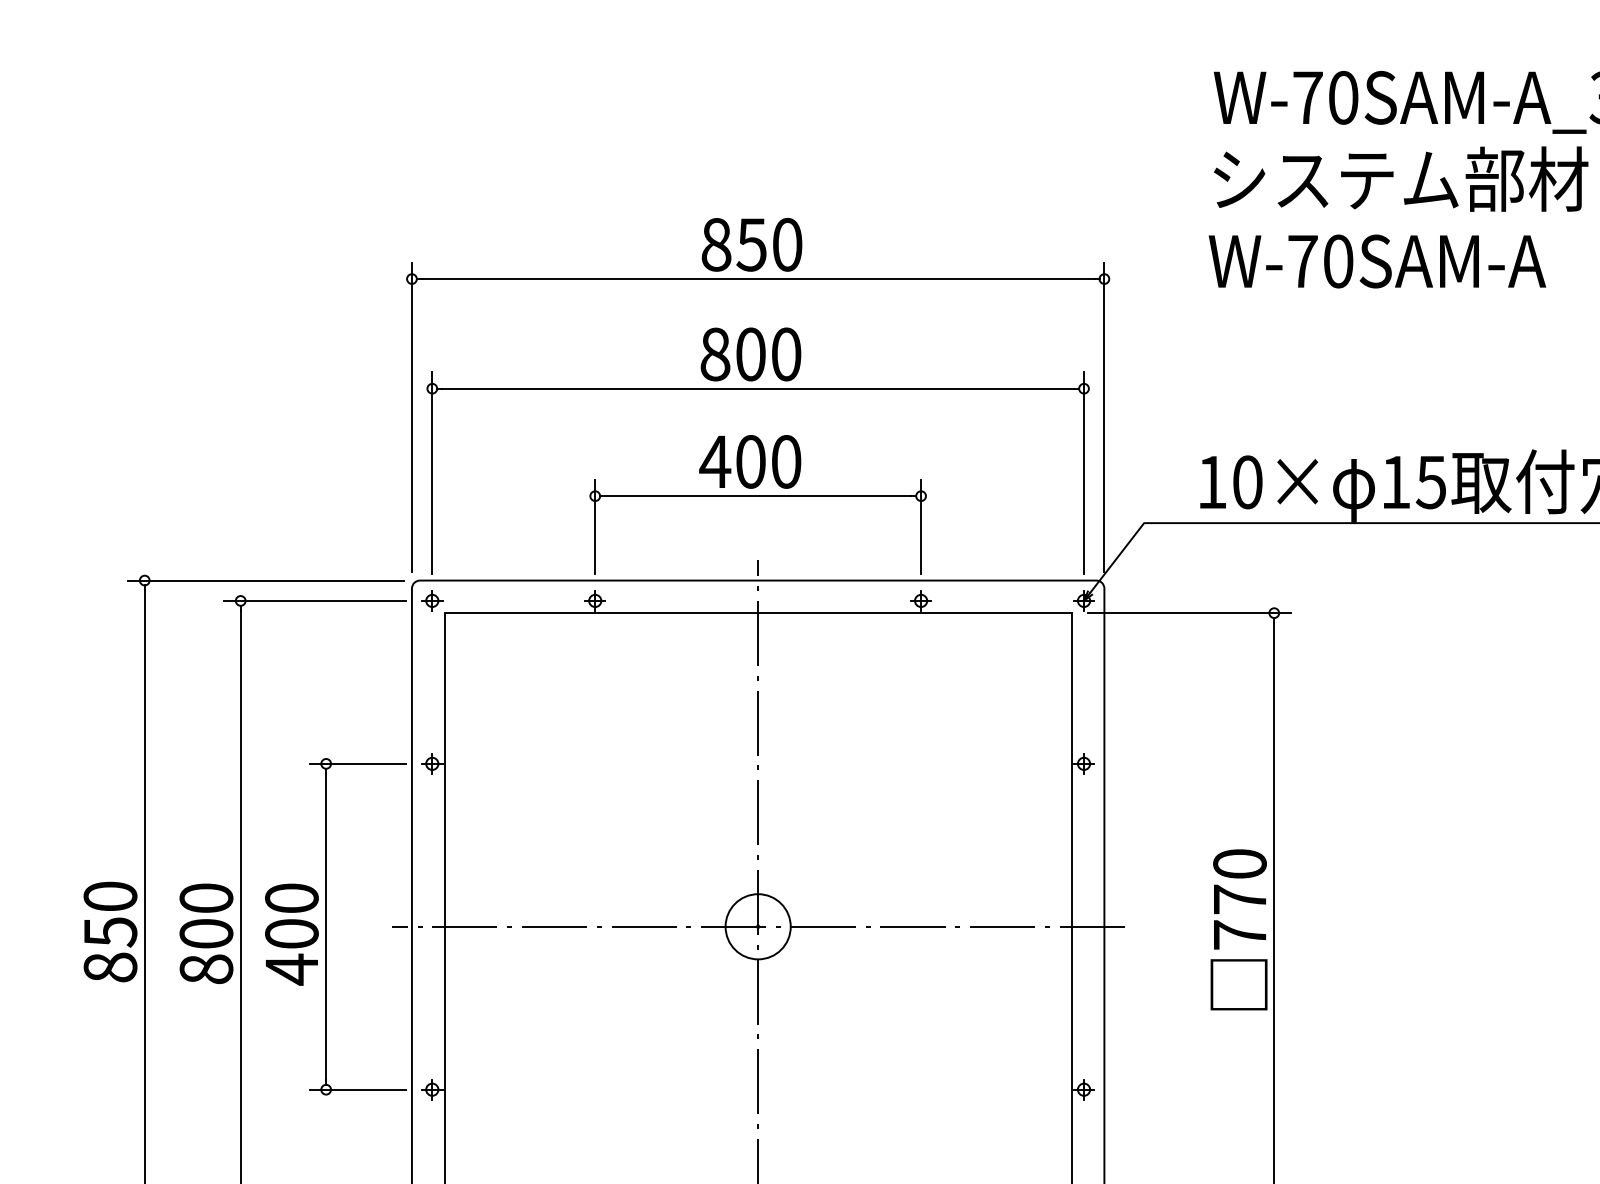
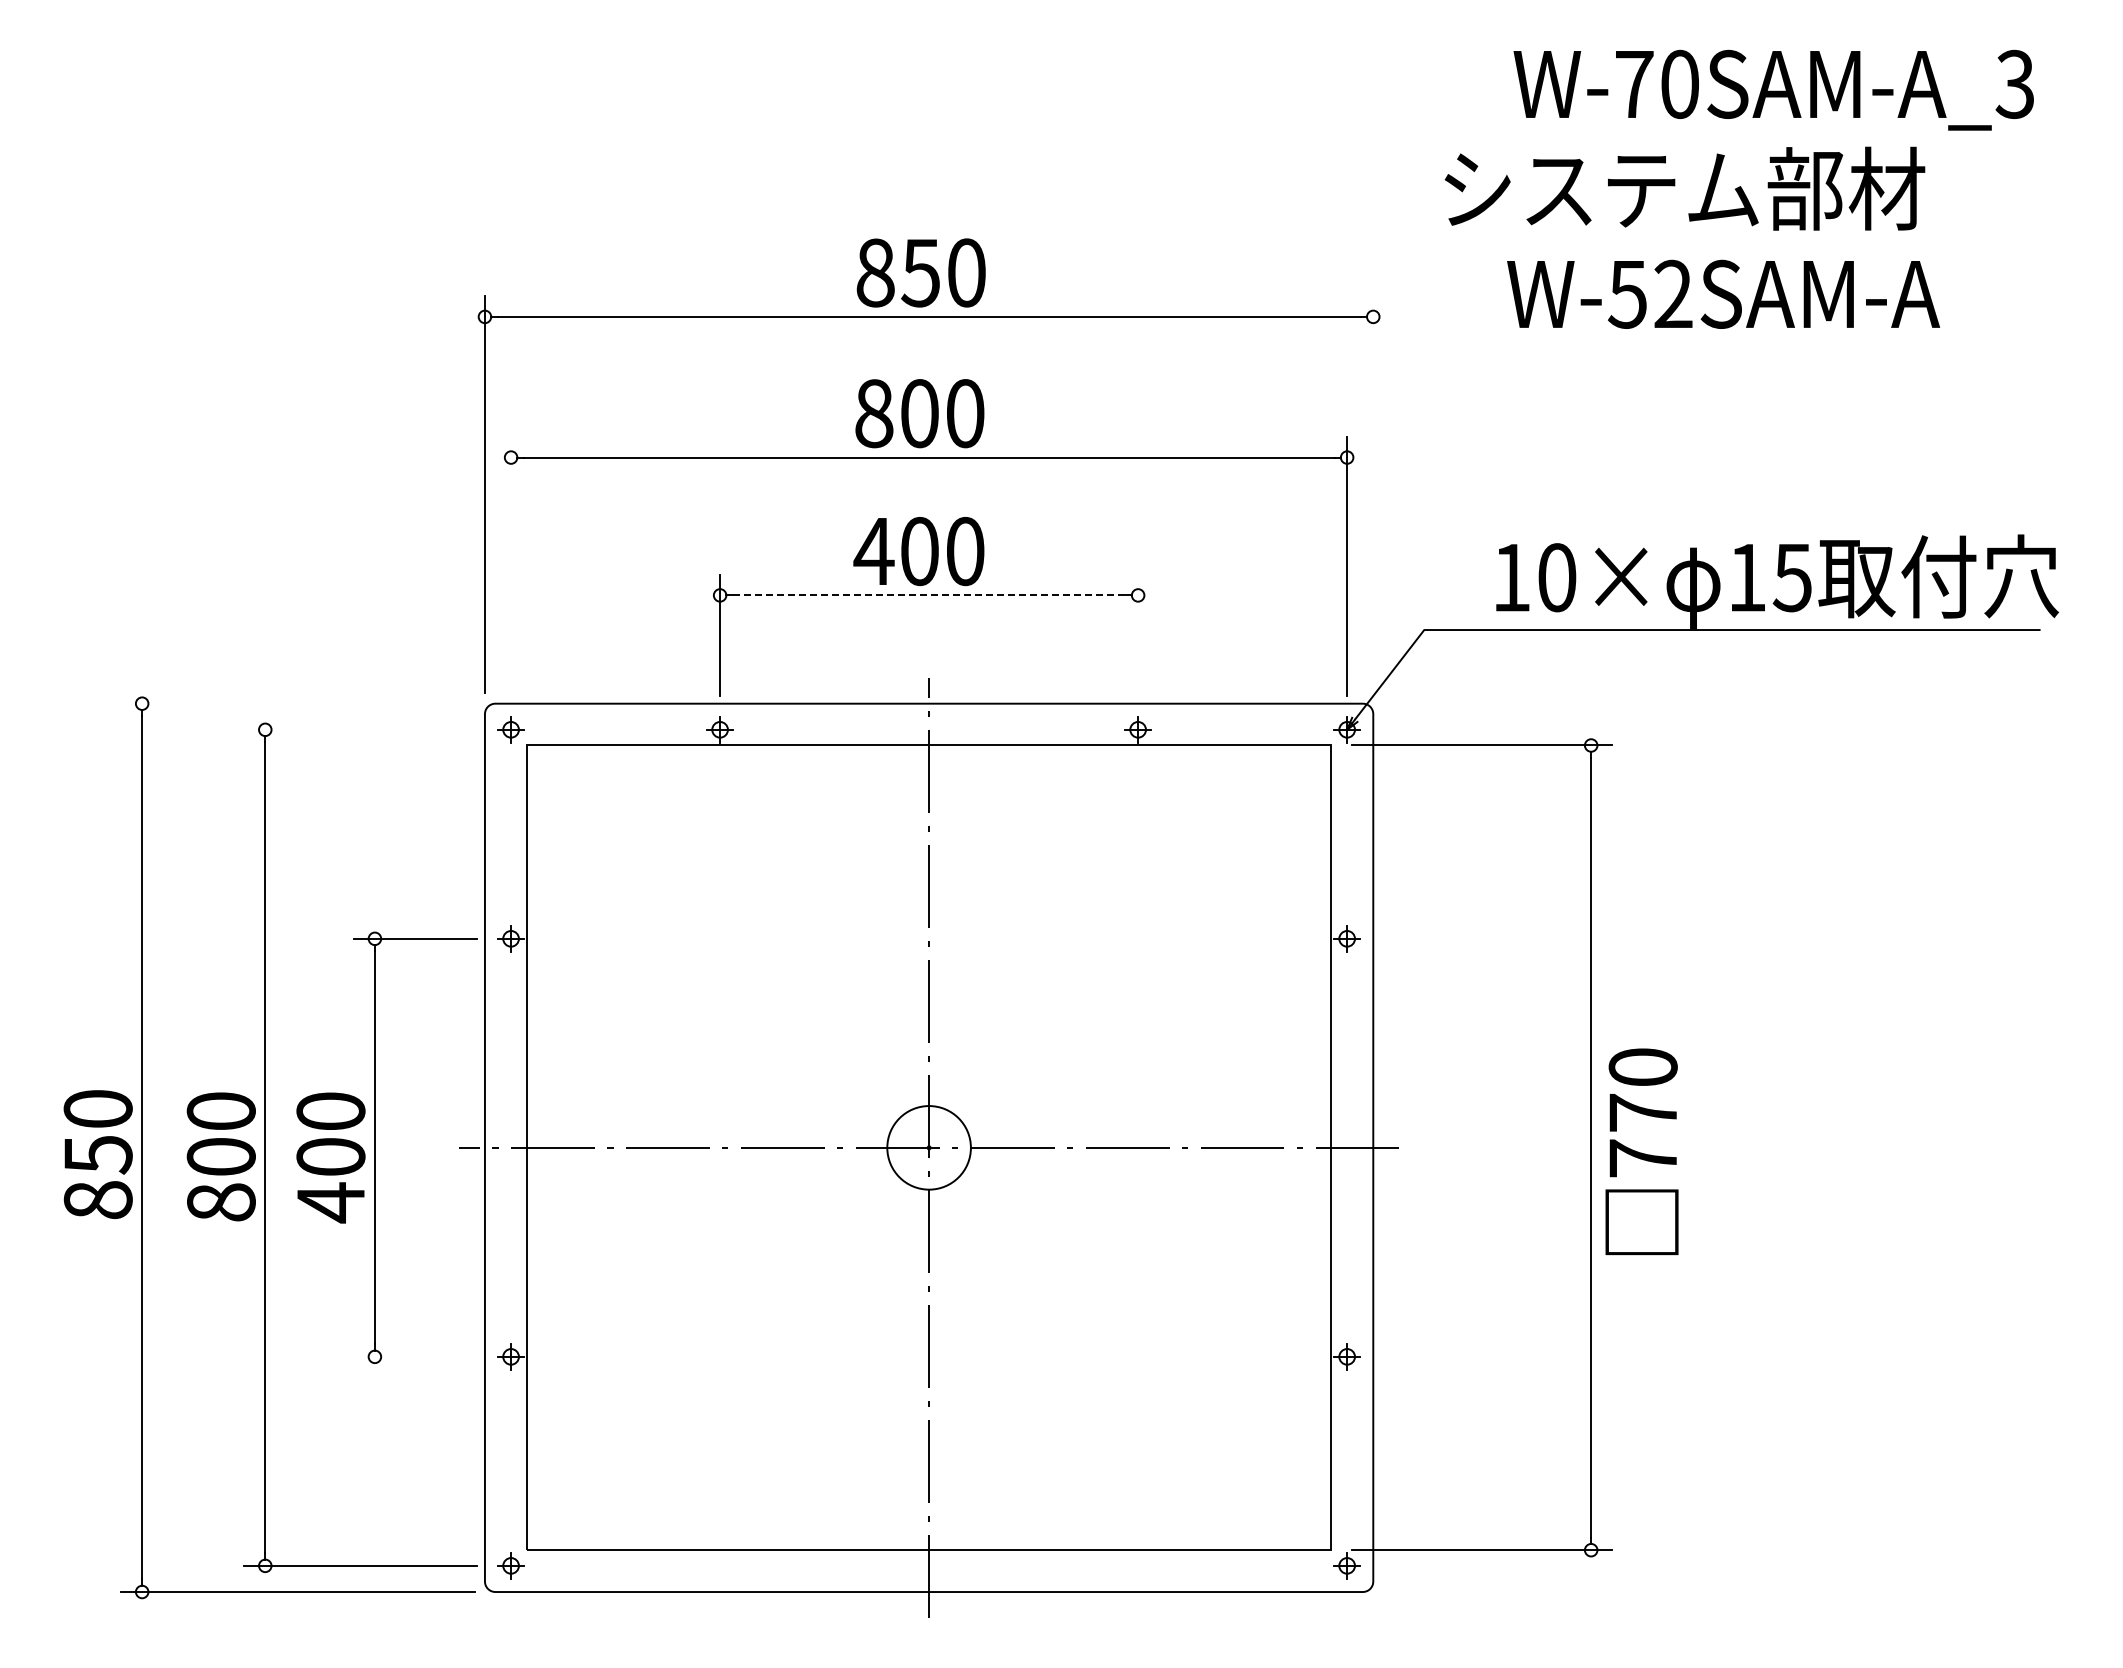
text: (1400, 178) -> (1684, 188), moved
text: (1319, 260) -> (1649, 293), W-70SAM-A -> W-52SAM-A
line: (1104, 417) -> (1373, 494), removed
line: (432, 472) -> (511, 565), removed
line: (758, 496) -> (929, 595), solid -> dashed
line: (921, 526) -> (1138, 634), removed
line: (265, 580) -> (297, 703), removed
line: (314, 600) -> (360, 729), removed
text: (1238, 929) -> (1641, 1151), moved
line: (357, 1089) -> (415, 1356), removed

